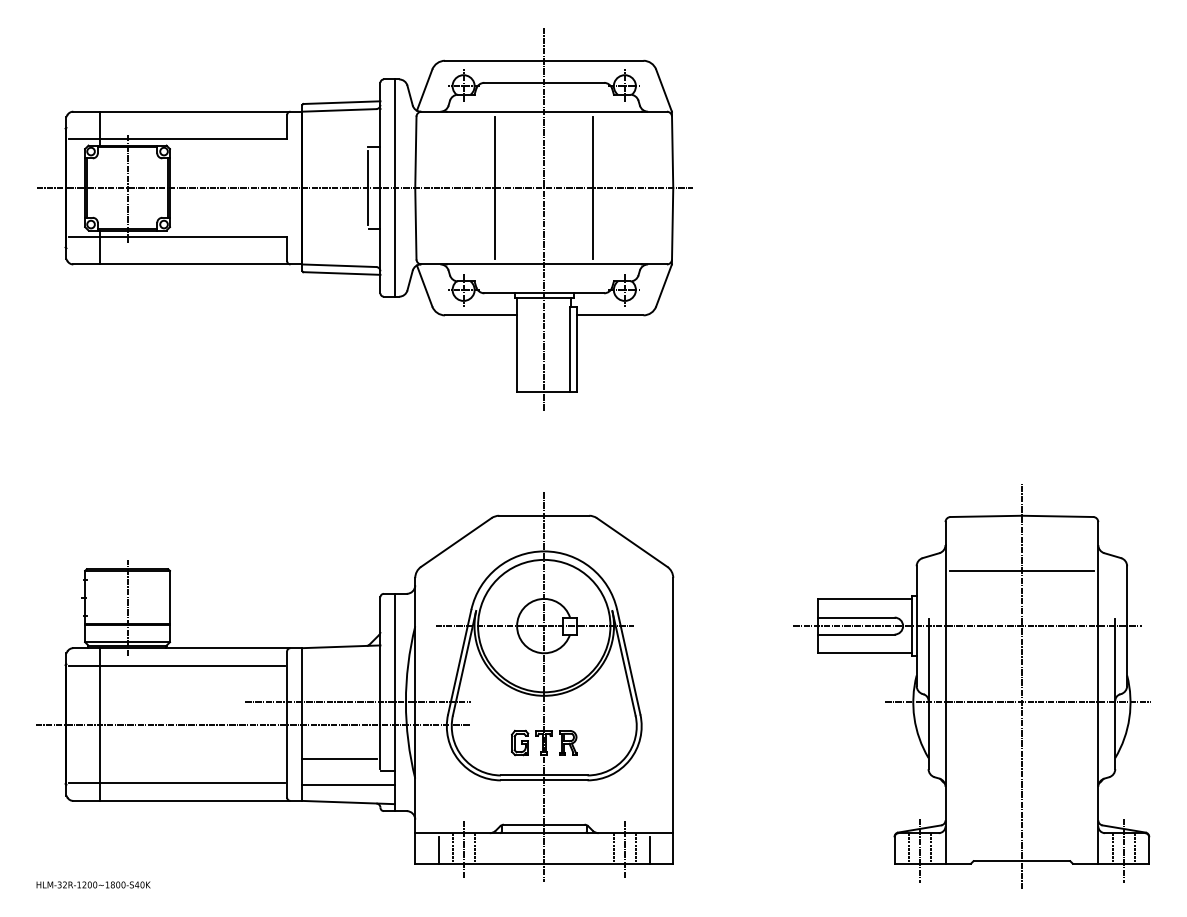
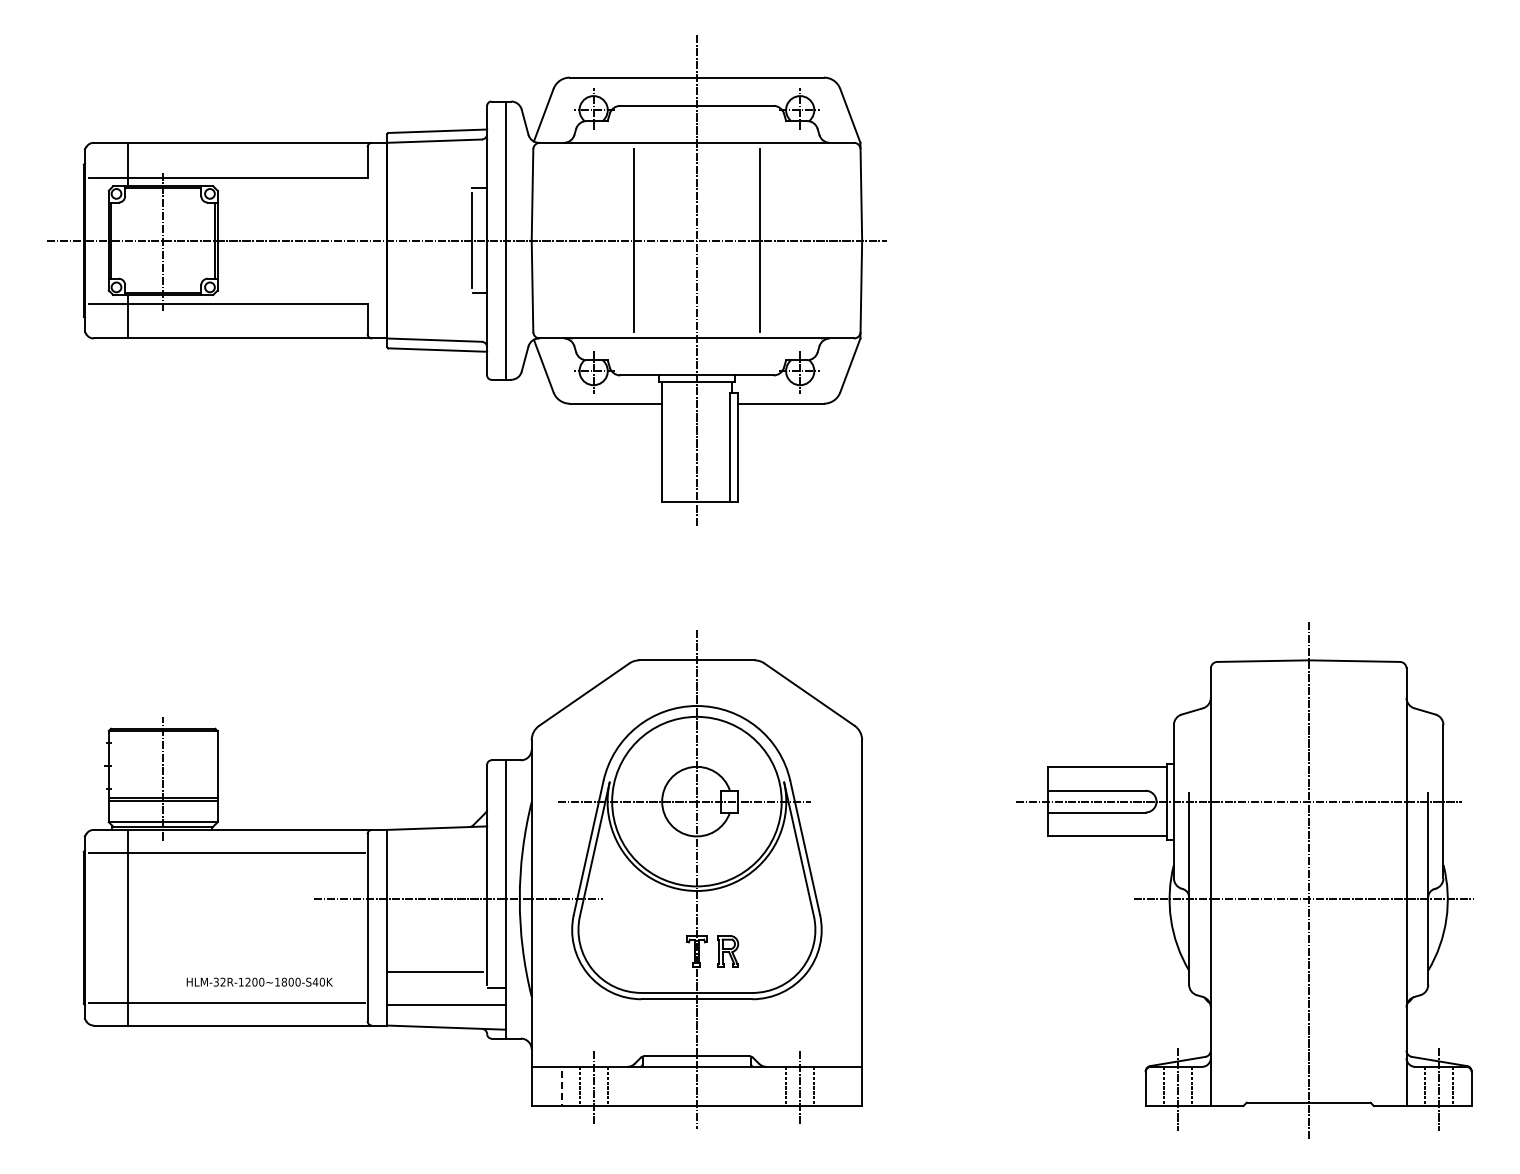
line: (1021, 571) -> (1308, 731), removed
line: (253, 724) -> (324, 927), removed
part: (519, 742) -> (665, 950), removed
line: (439, 850) -> (562, 1089), solid -> dashed
line: (649, 850) -> (831, 1088), removed
text: (93, 884) -> (259, 981), moved

